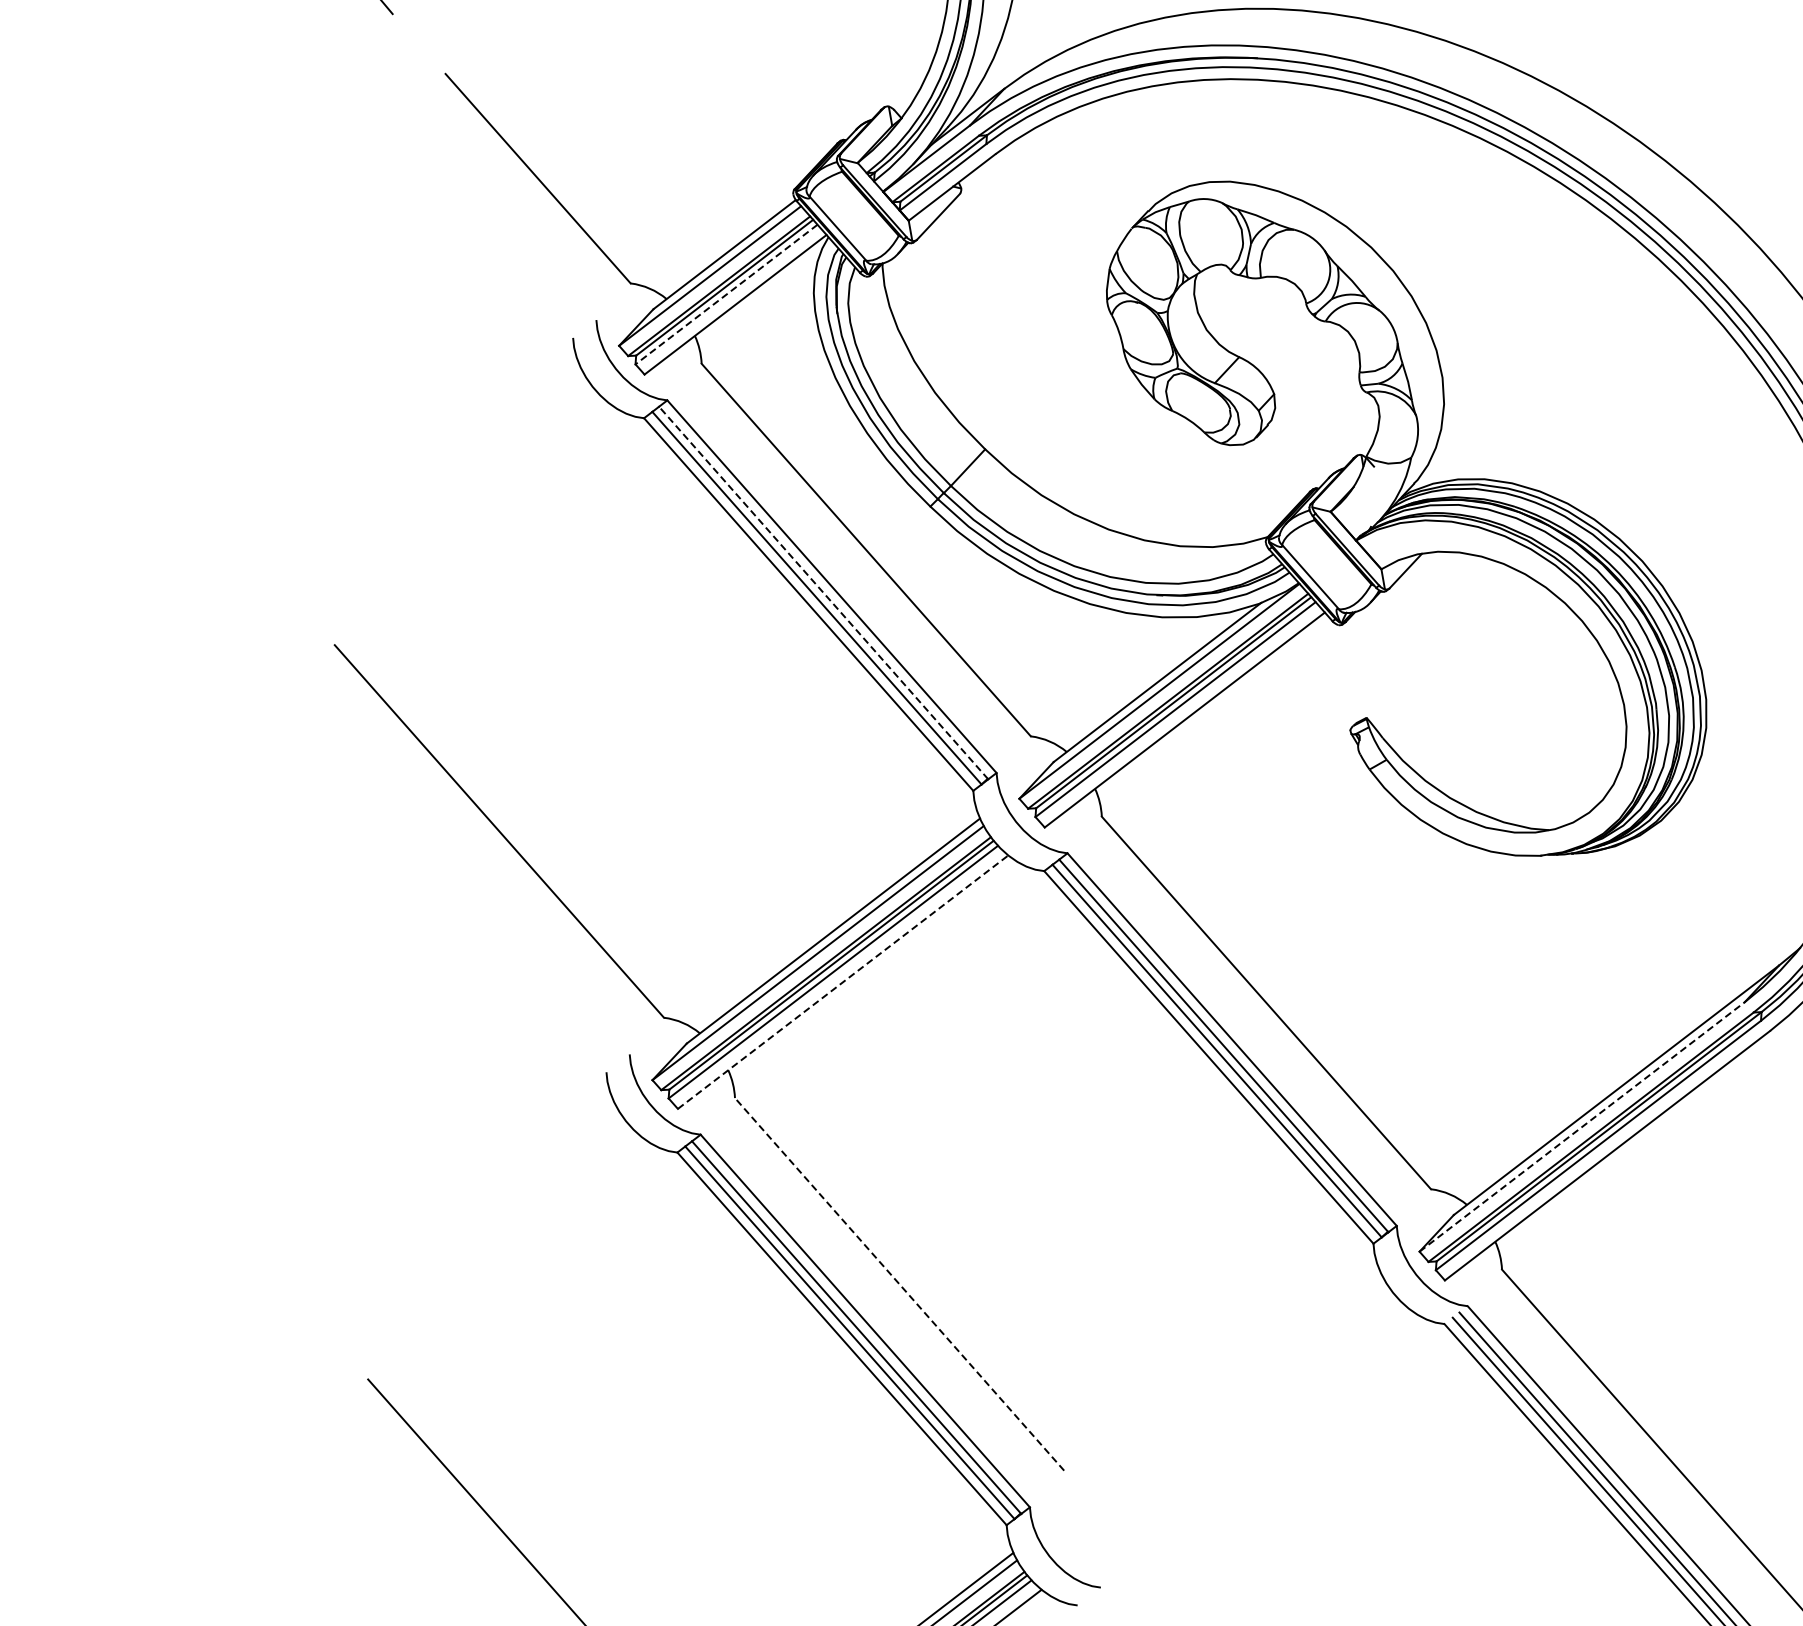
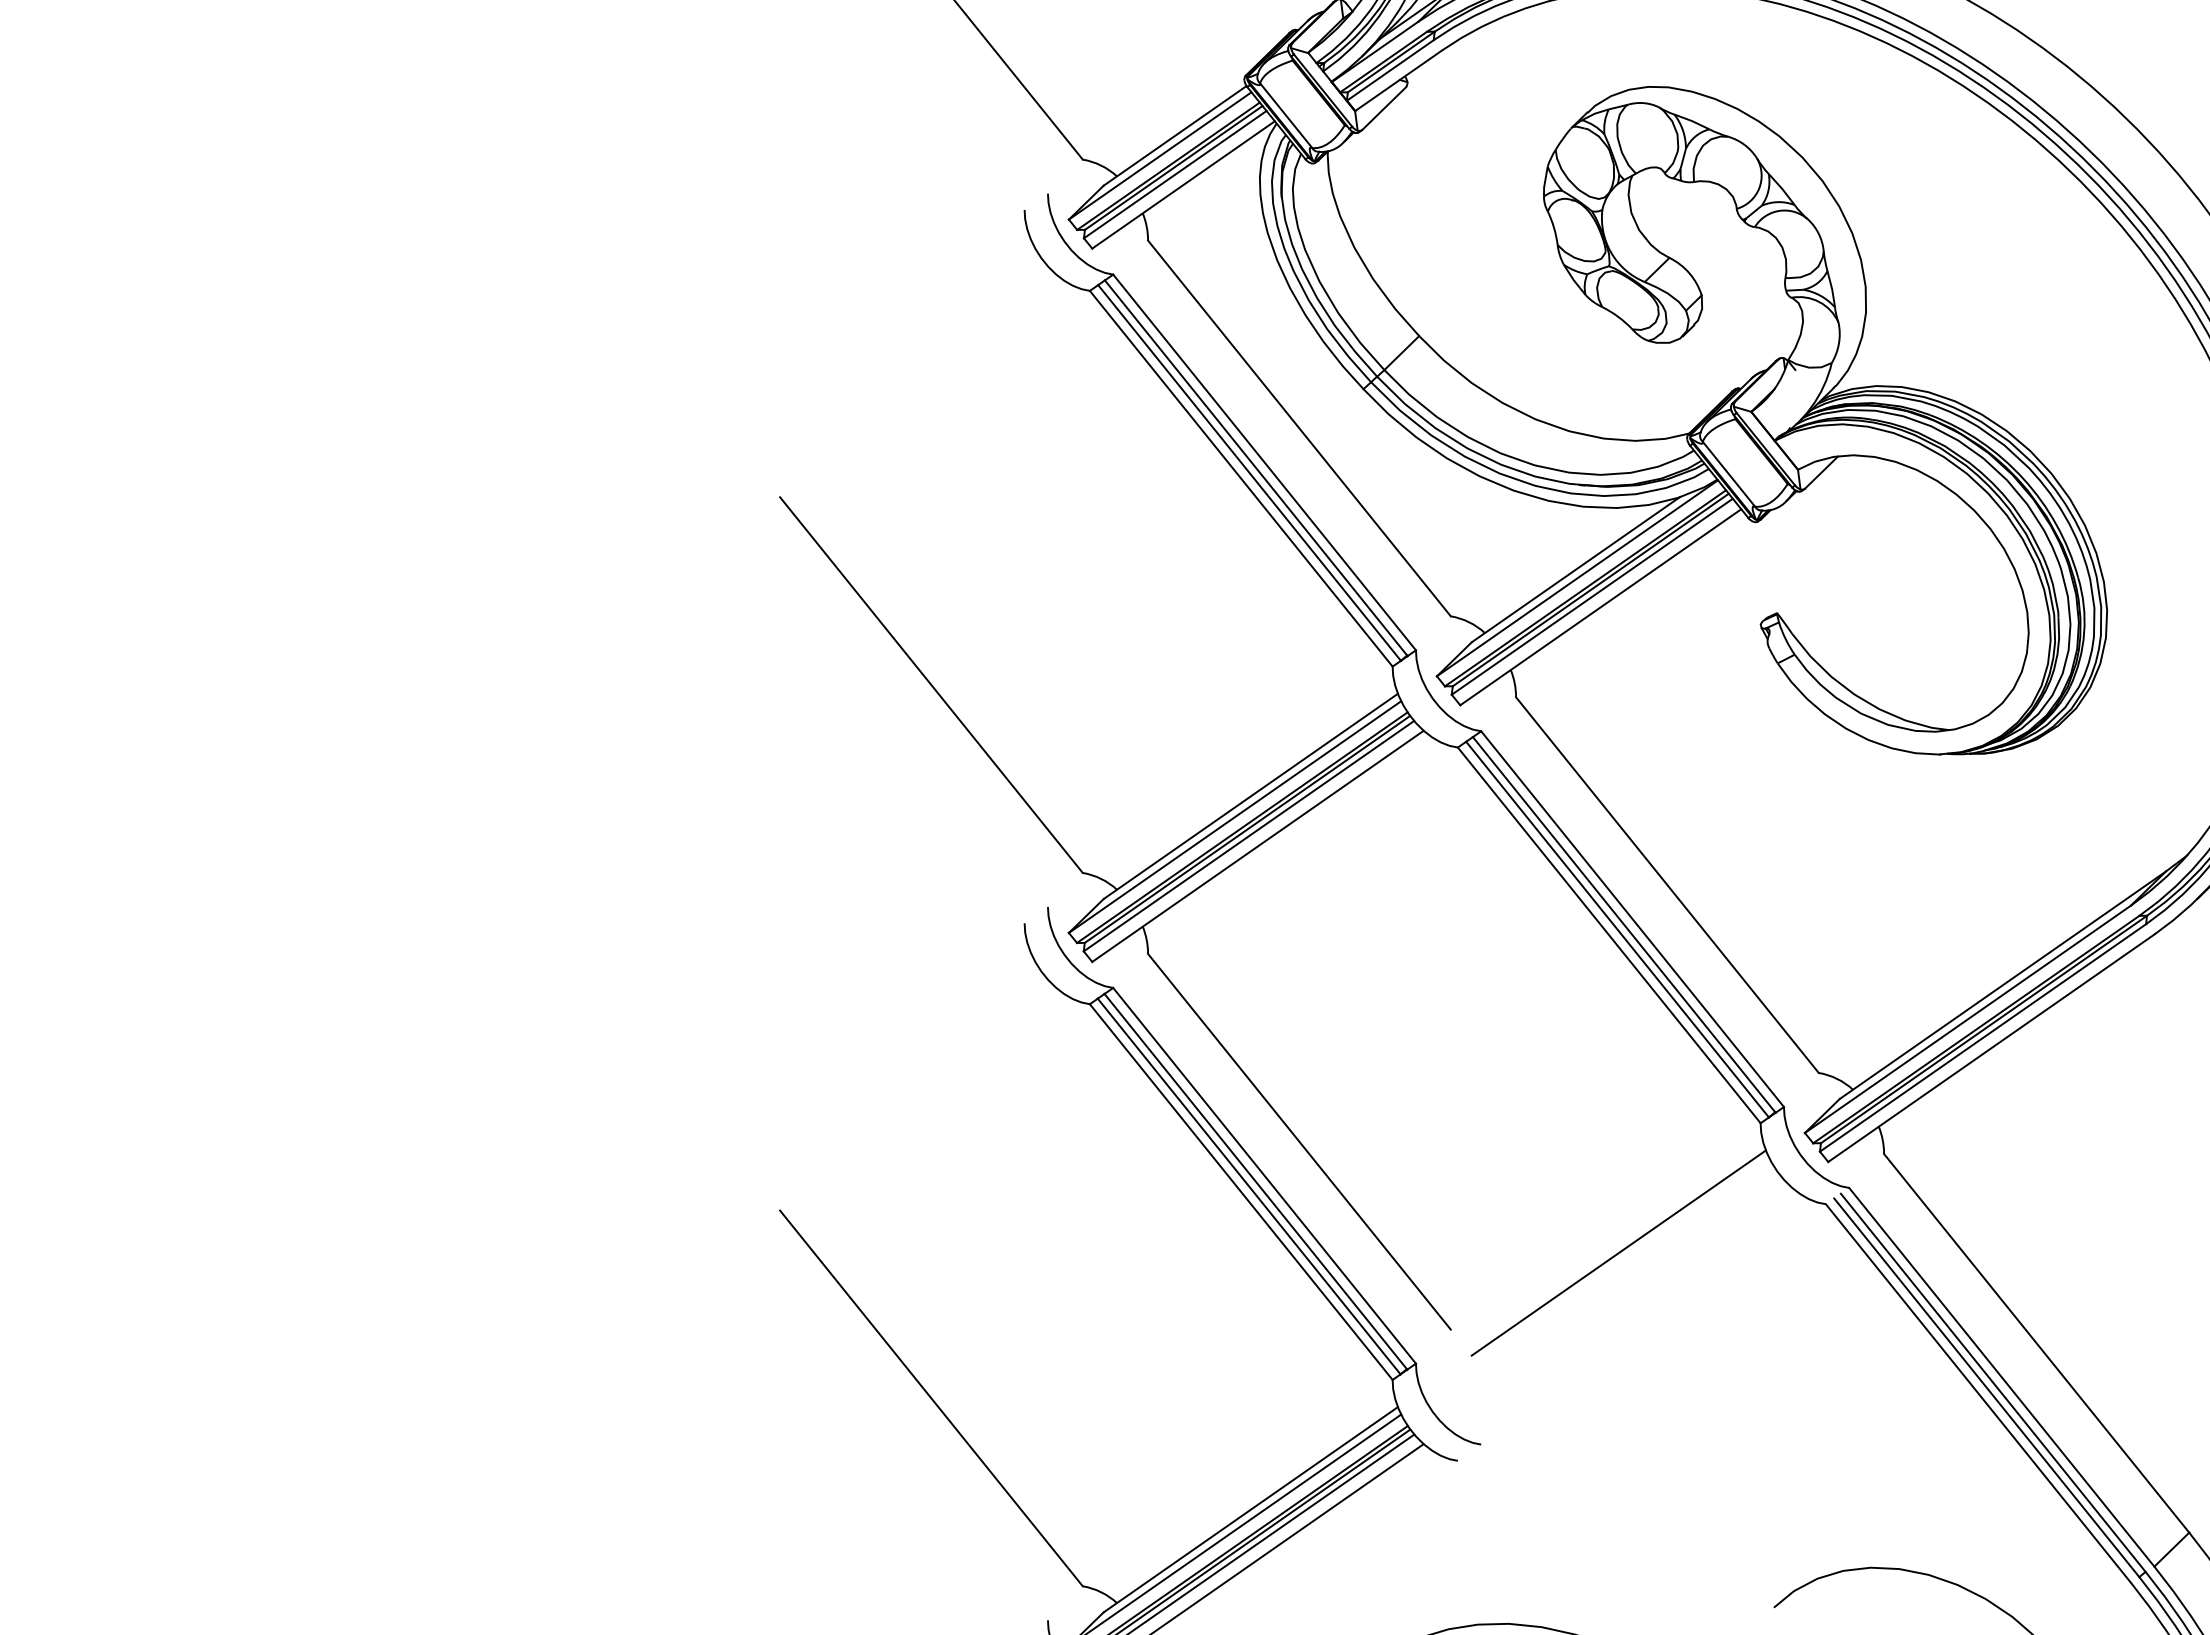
line: (725, 294) -> (1174, 174), dashed -> solid
line: (822, 592) -> (1255, 467), dashed -> solid
line: (843, 982) -> (1258, 846), dashed -> solid
line: (1582, 1127) -> (1968, 1019), dashed -> solid
line: (899, 1284) -> (1299, 1141), dashed -> solid
line: (1233, 1383) -> (1618, 1252), added

